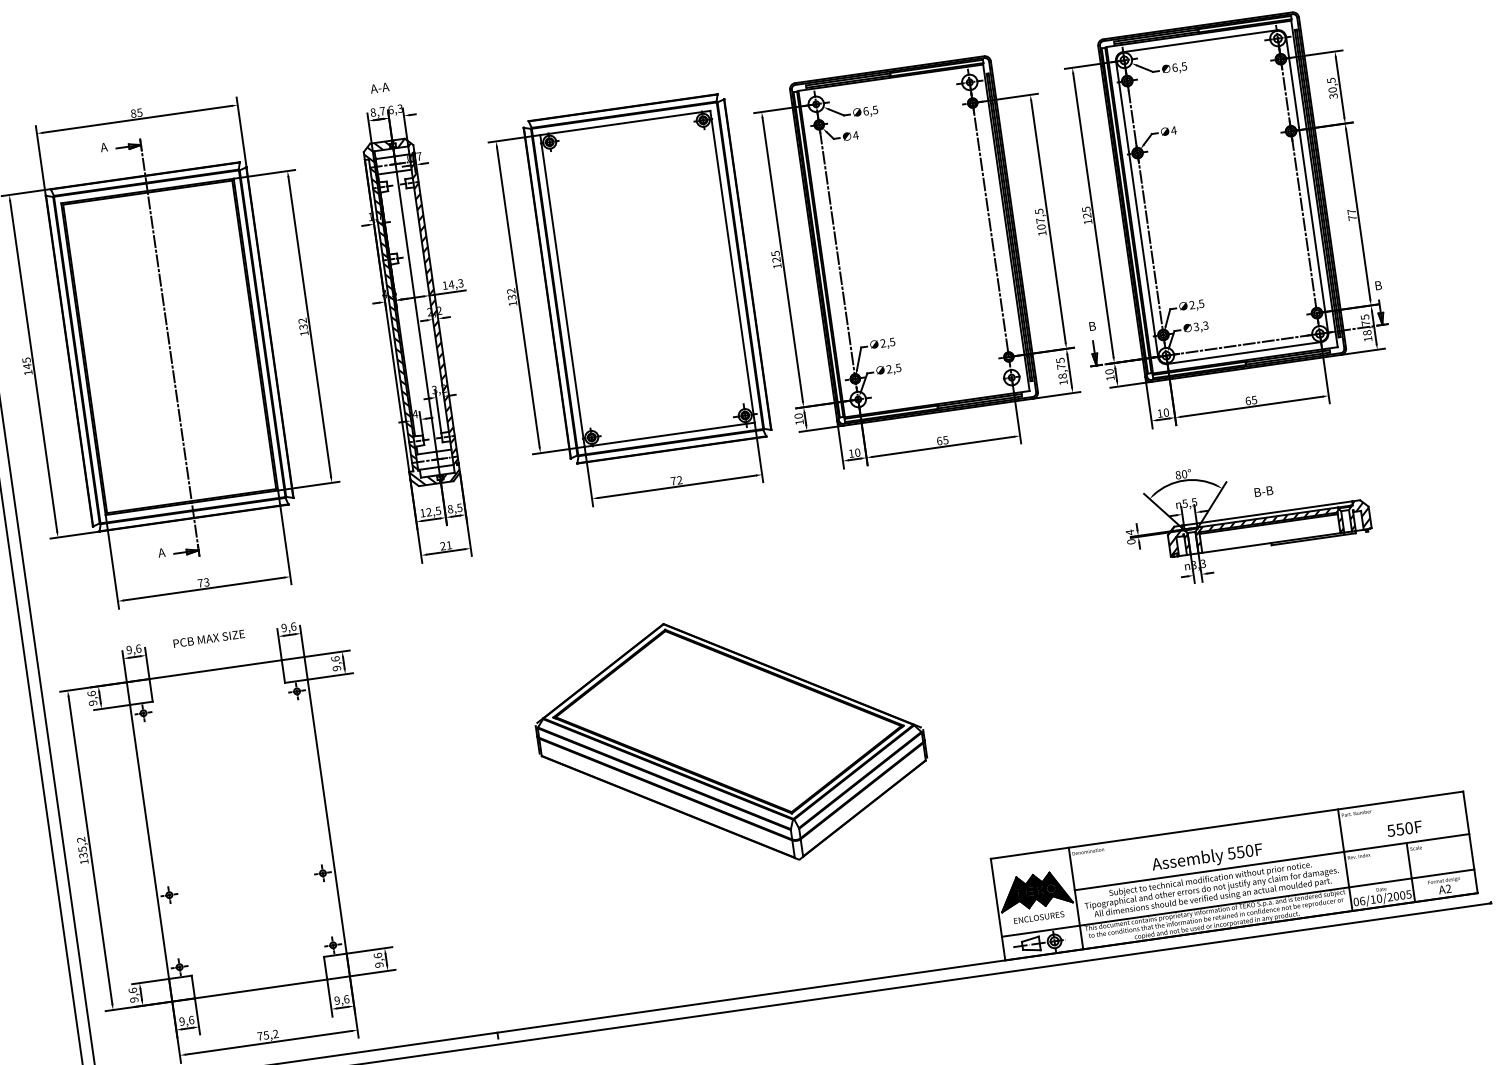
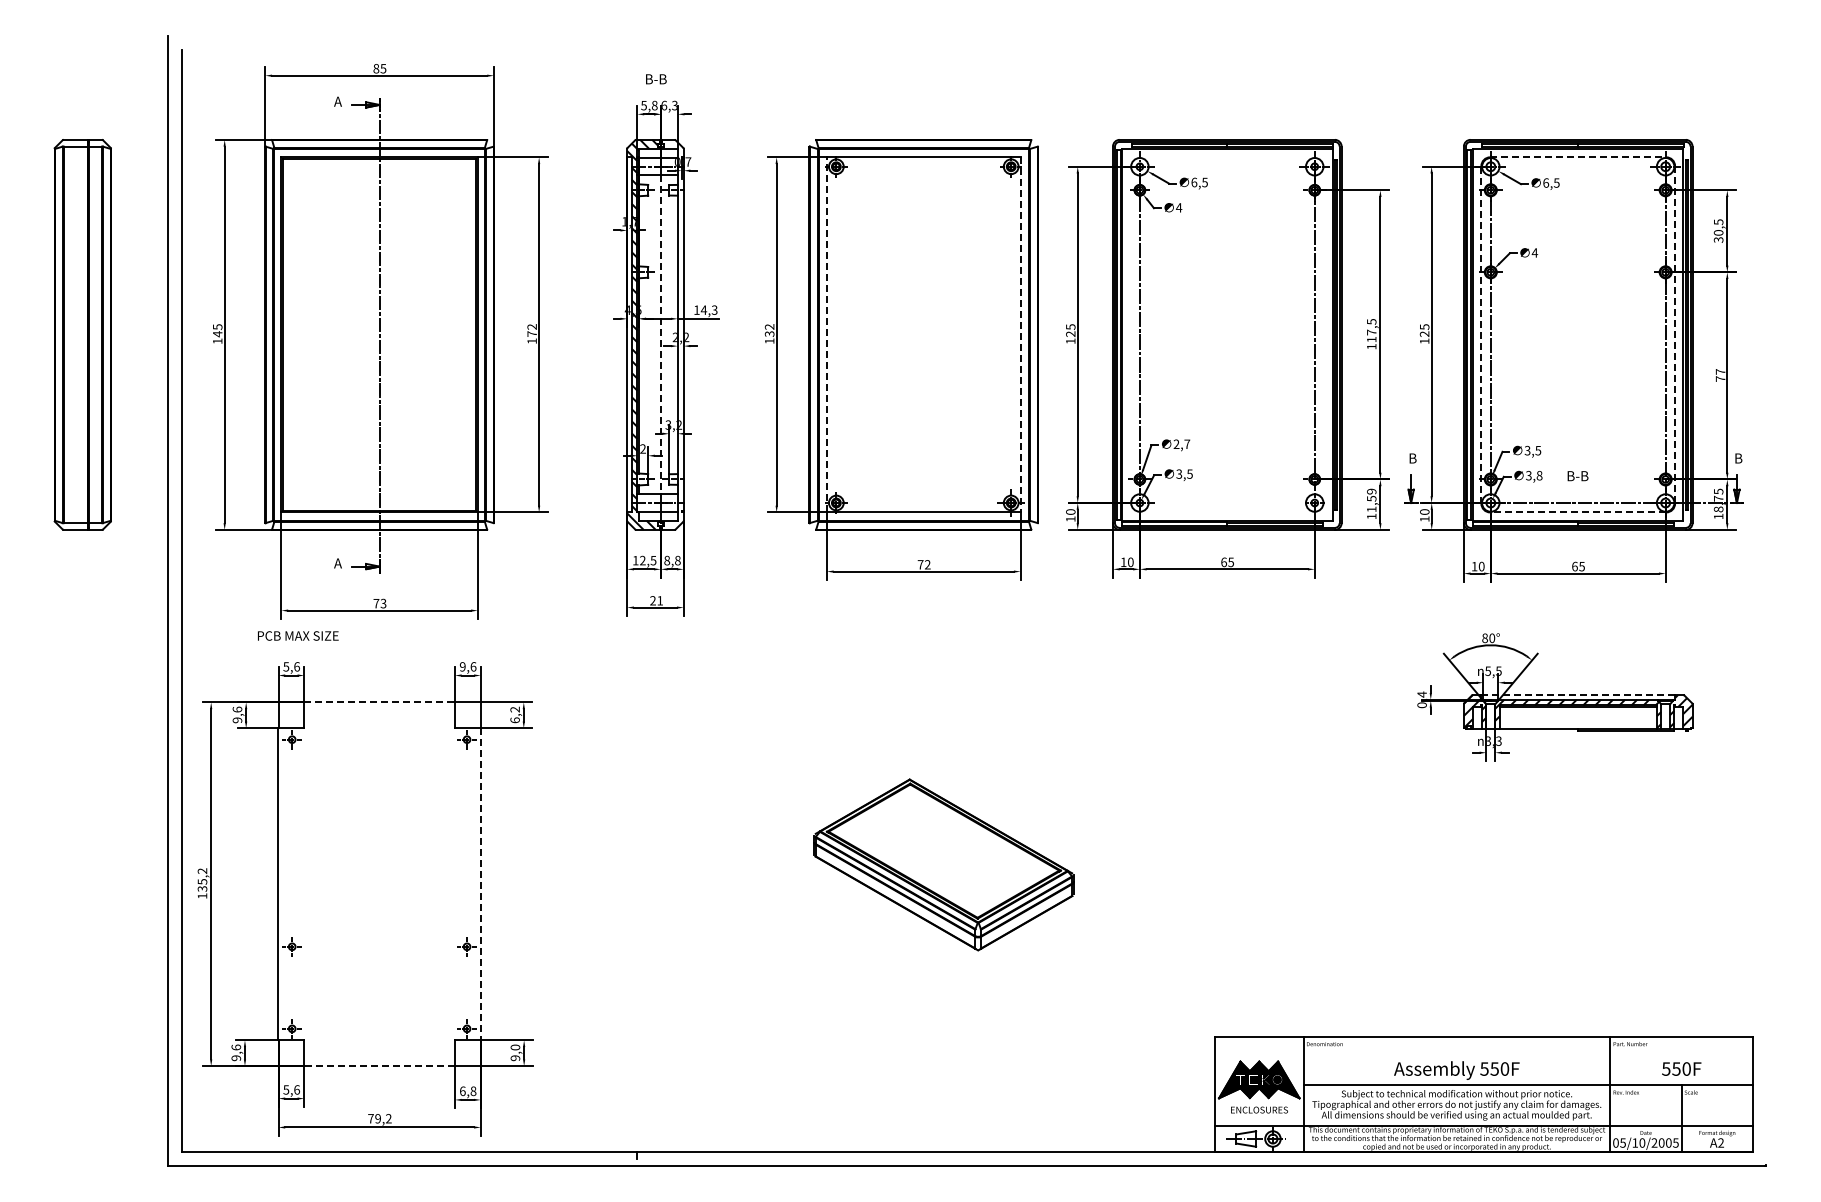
line: (1200, 41) -> (1578, 157), solid -> dashed
text: (380, 88) -> (655, 79), A-A -> B-B
text: (378, 111) -> (649, 105), 8,7 -> 5,8
line: (1307, 184) -> (1675, 334), solid -> dashed
line: (1137, 208) -> (1481, 334), solid -> dashed
text: (1041, 227) -> (1371, 339), 107,5 -> 117,5
line: (732, 266) -> (1020, 334), solid -> dashed
line: (562, 290) -> (826, 334), solid -> dashed
text: (1192, 304) -> (1527, 450), 2,5 -> 3,5
hatch: (425, 310) -> (671, 334), removed
line: (416, 312) -> (660, 335), solid -> dashed
text: (1205, 325) -> (1539, 475), 3,3 -> 3,8
text: (302, 326) -> (531, 333), 132 -> 172
text: (892, 342) -> (1187, 444), 2,5 -> 2,7
line: (1243, 353) -> (1577, 512), solid -> dashed
text: (1061, 368) -> (1371, 500), 18,75 -> 11,59
text: (889, 369) -> (1179, 474), 2,5 -> 3,5
text: (415, 413) -> (643, 448), 4 -> 2
text: (1263, 491) -> (1577, 476), moved
text: (459, 507) -> (677, 560), 8,5 -> 8,8
line: (1267, 513) -> (1578, 695), solid -> dashed
text: (209, 638) -> (298, 635), moved
text: (129, 649) -> (286, 666), 9,6 -> 5,6
text: (335, 663) -> (514, 714), 9,6 -> 6,2
line: (216, 669) -> (380, 702), solid -> dashed
part: (731, 741) -> (943, 864), size x0.6
line: (326, 816) -> (480, 884), solid -> dashed
text: (1362, 900) -> (1623, 1142), 06/10/2005 -> 05/10/2005
text: (377, 955) -> (514, 1047), 9,6 -> 9,0
line: (261, 989) -> (379, 1066), solid -> dashed
text: (341, 1000) -> (467, 1091), 9,6 -> 6,8
text: (182, 1021) -> (286, 1089), 9,6 -> 5,6
text: (265, 1035) -> (377, 1118), 75,2 -> 79,2

